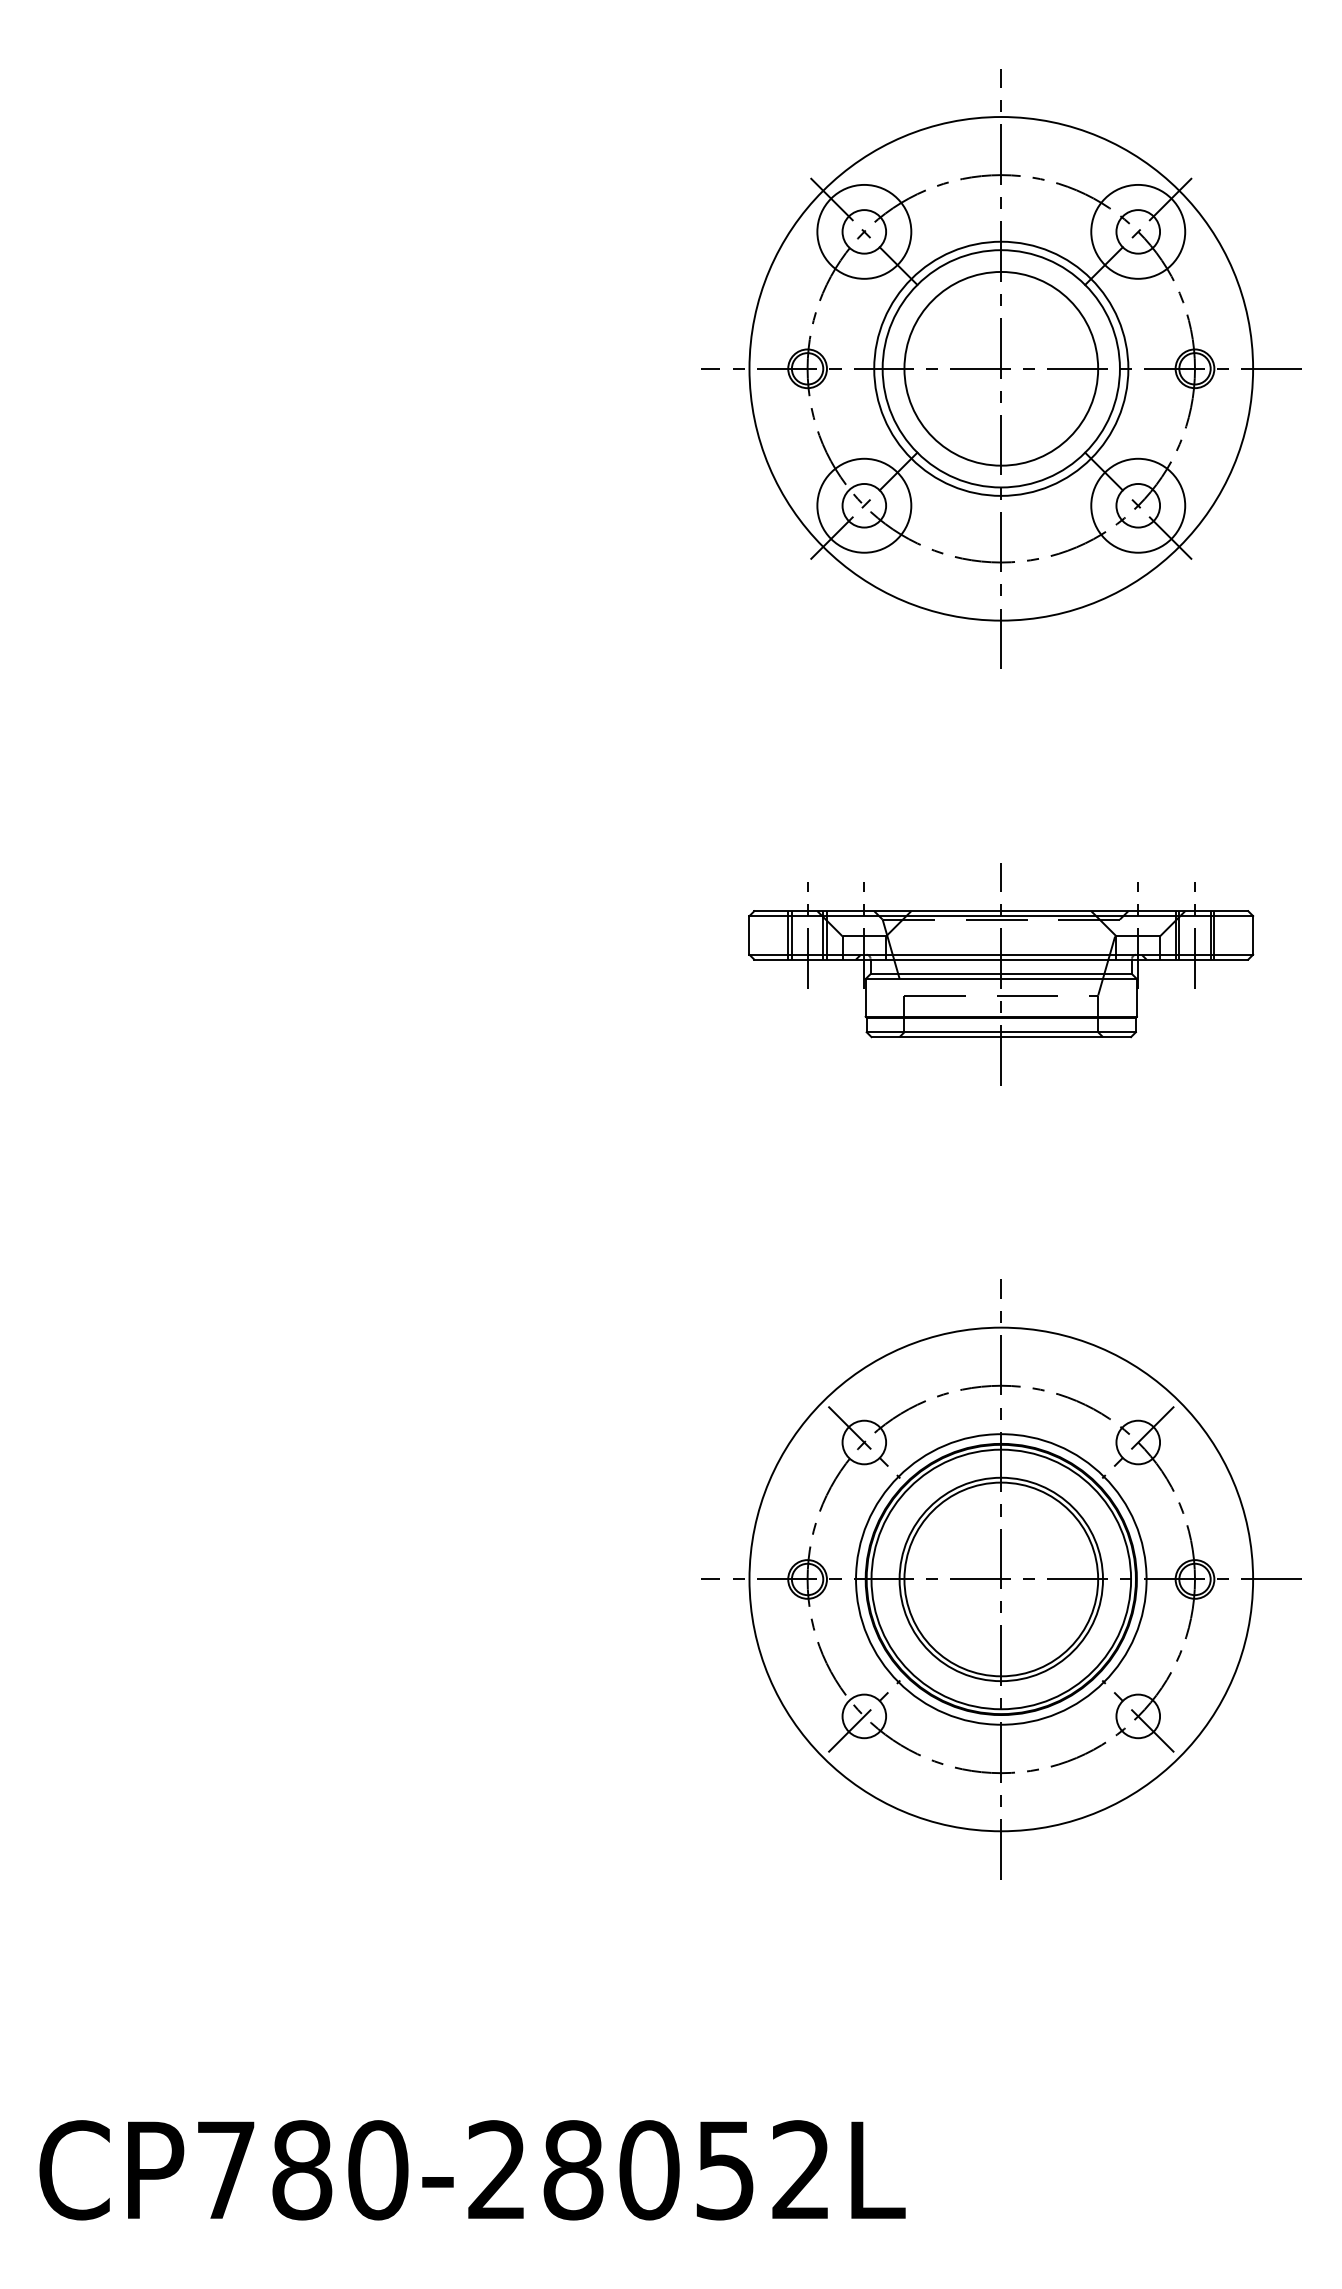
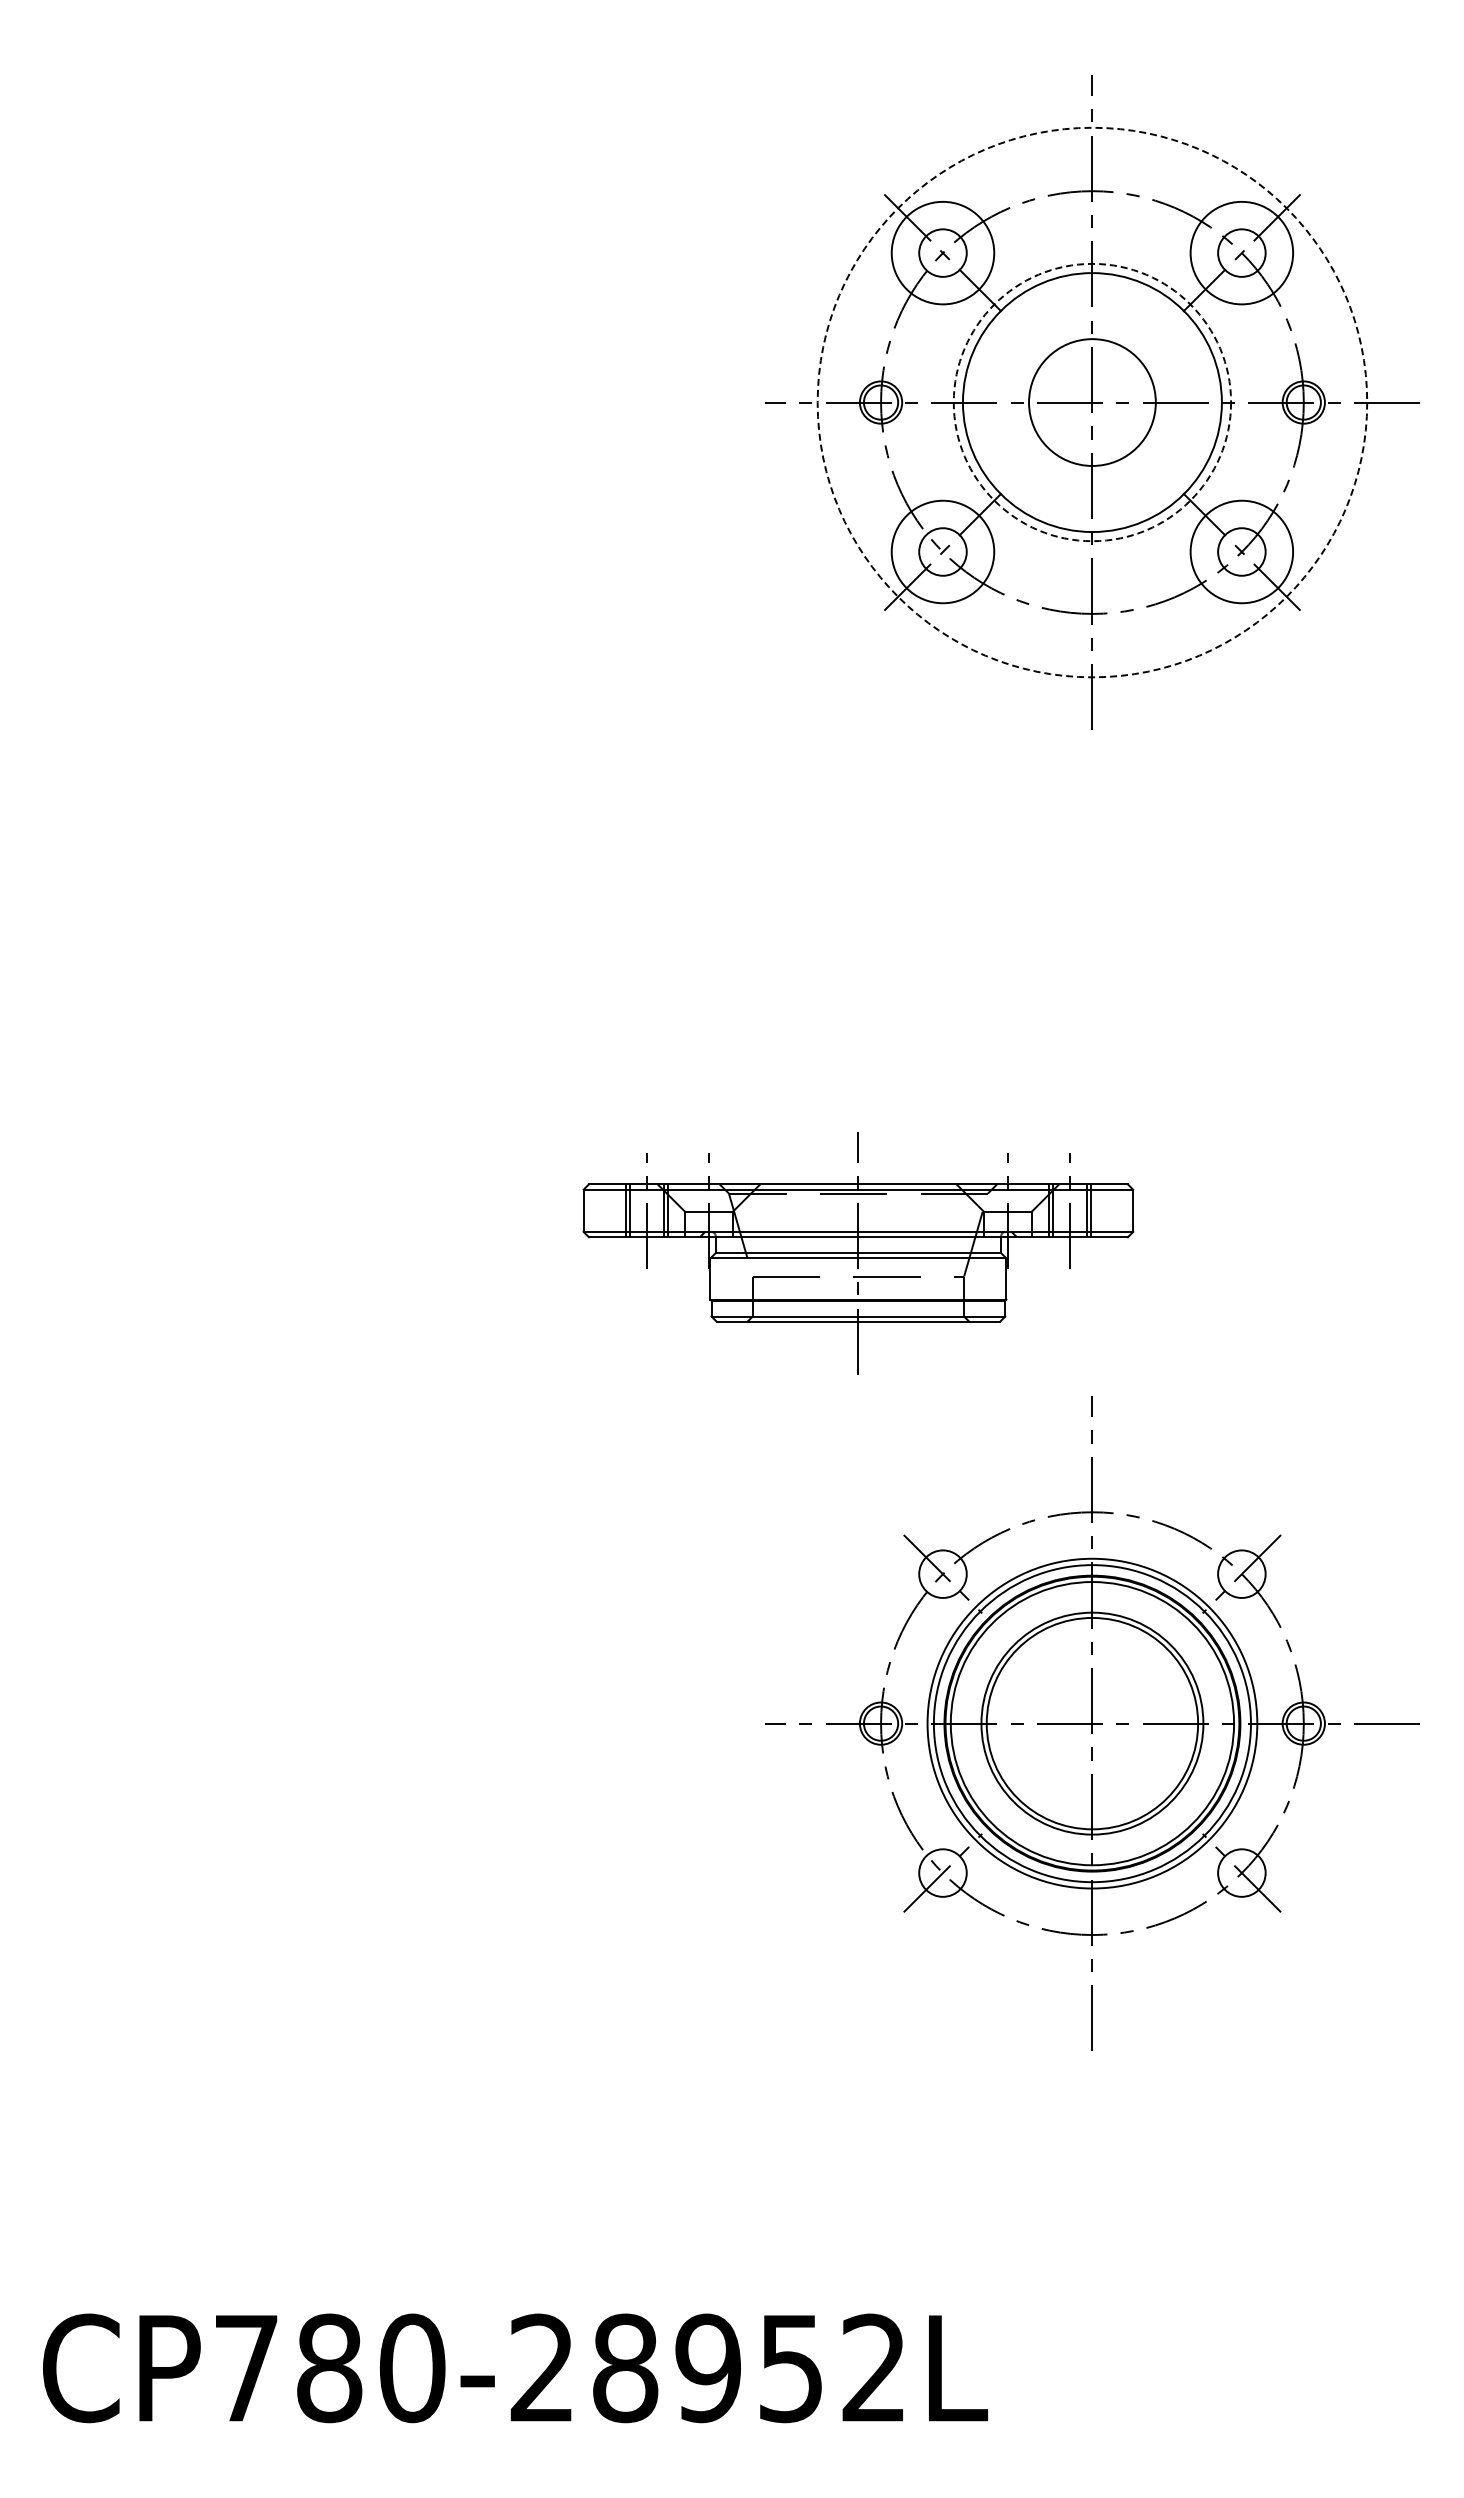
circle: (1001, 368) -> (1092, 402), size x0.6
circle: (1001, 368) -> (1092, 402), solid -> dashed
circle: (1001, 368) -> (1092, 402), solid -> dashed
part: (1001, 974) -> (858, 1253), moved
circle: (1001, 1579) -> (1092, 1723), size x0.6
text: (649, 2170) -> (708, 2368), CP780-28052L -> CP780-28952L

